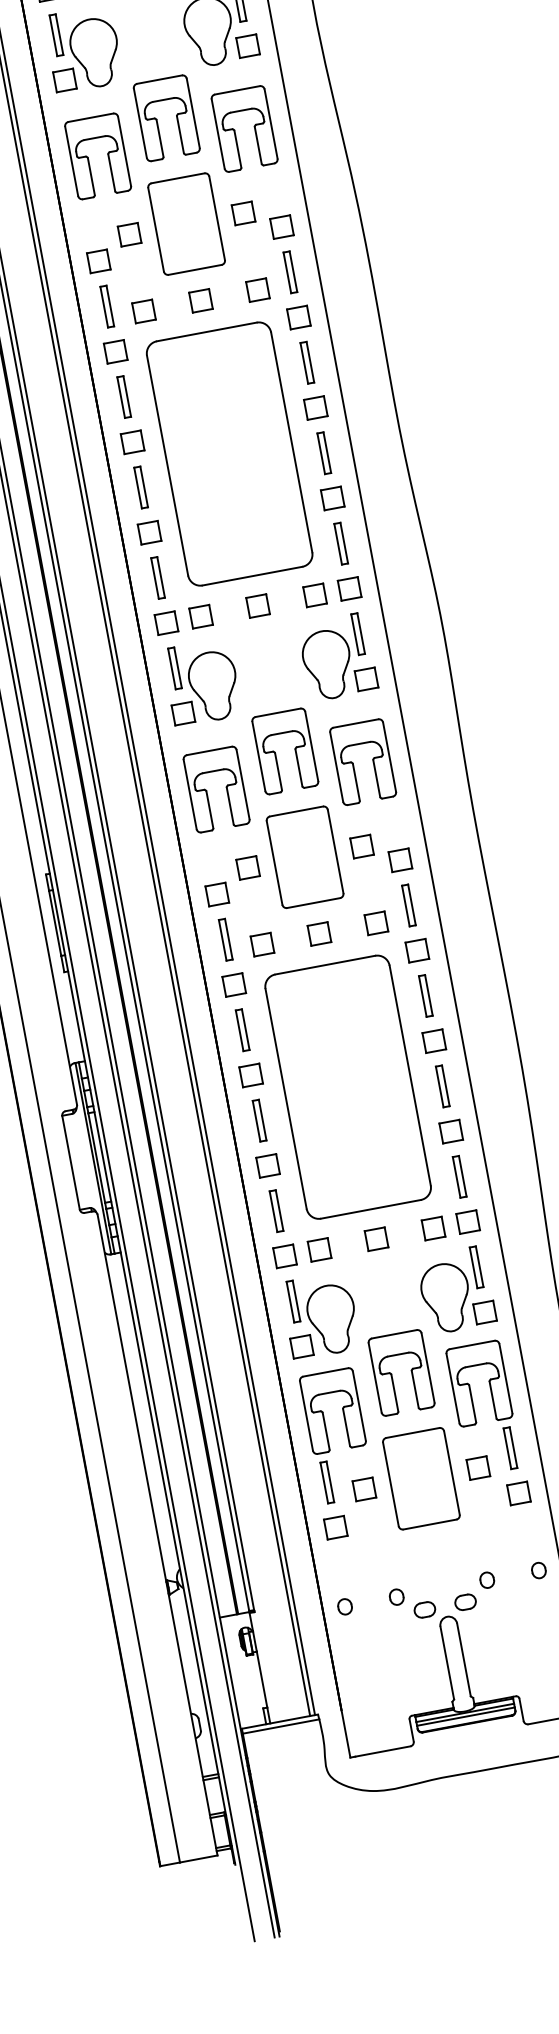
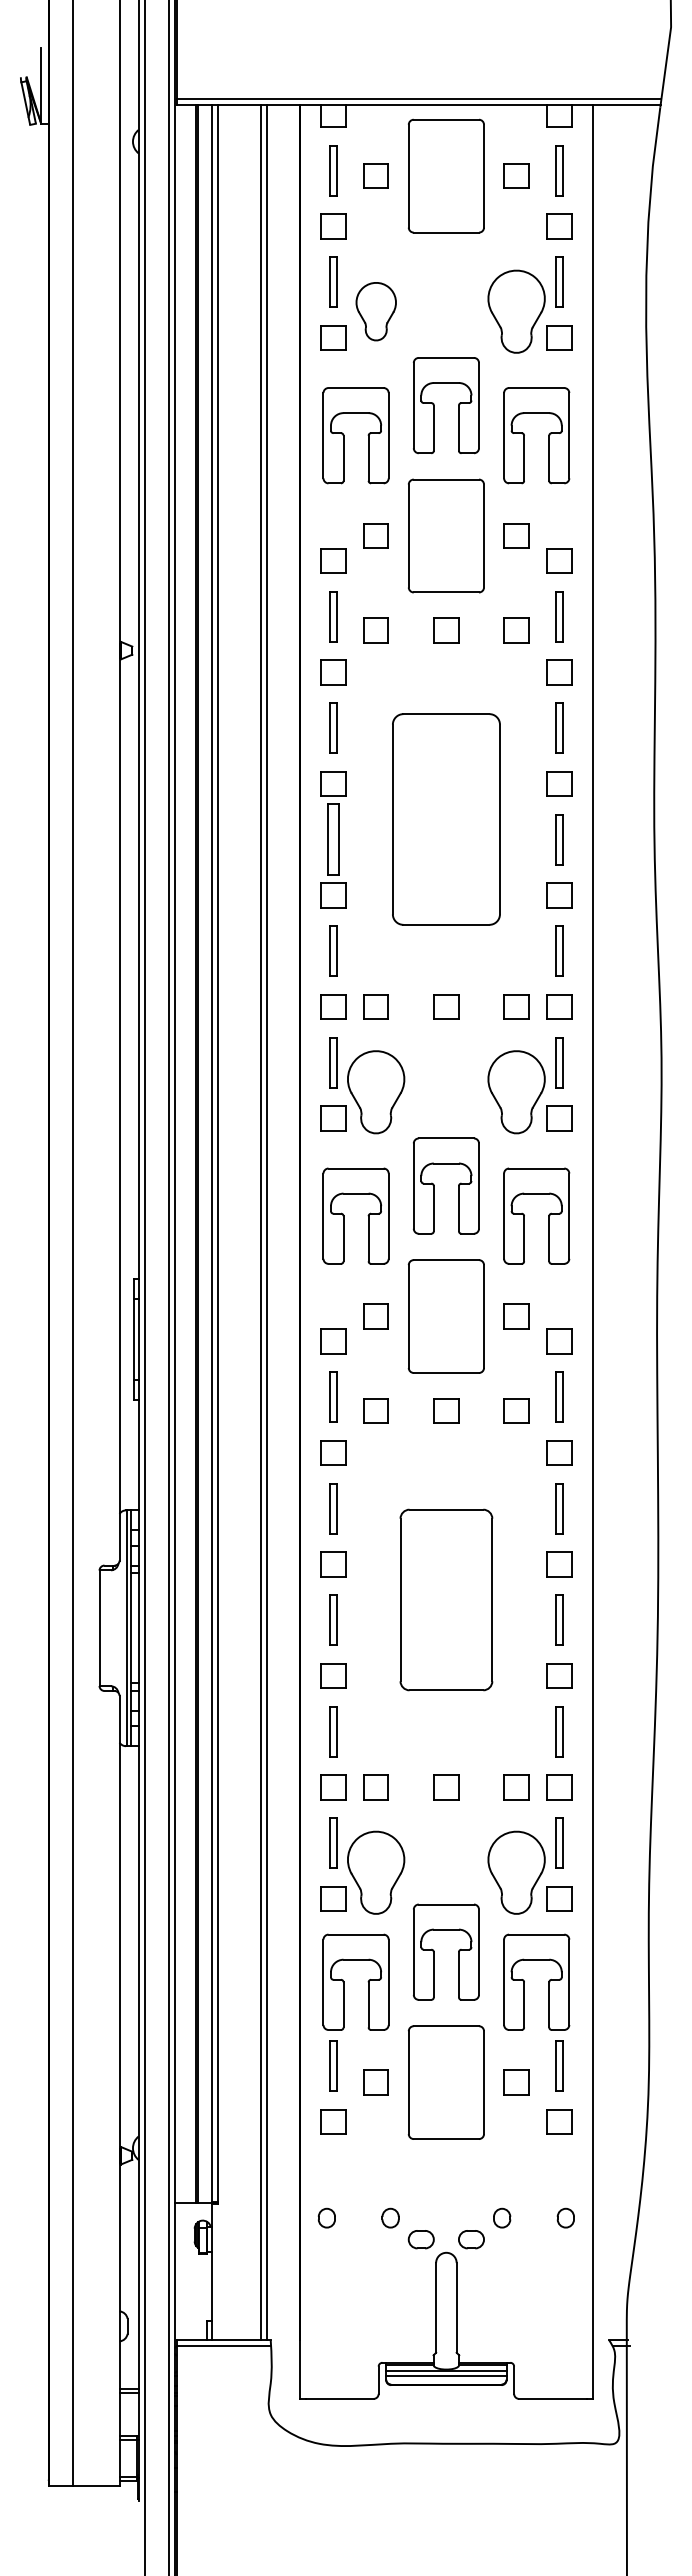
part: (95, 52) -> (376, 311), size x0.7
part: (229, 454) -> (446, 819), size x0.7
part: (141, 487) -> (333, 839), size x1.4
part: (348, 1086) -> (446, 1599), size x0.6

